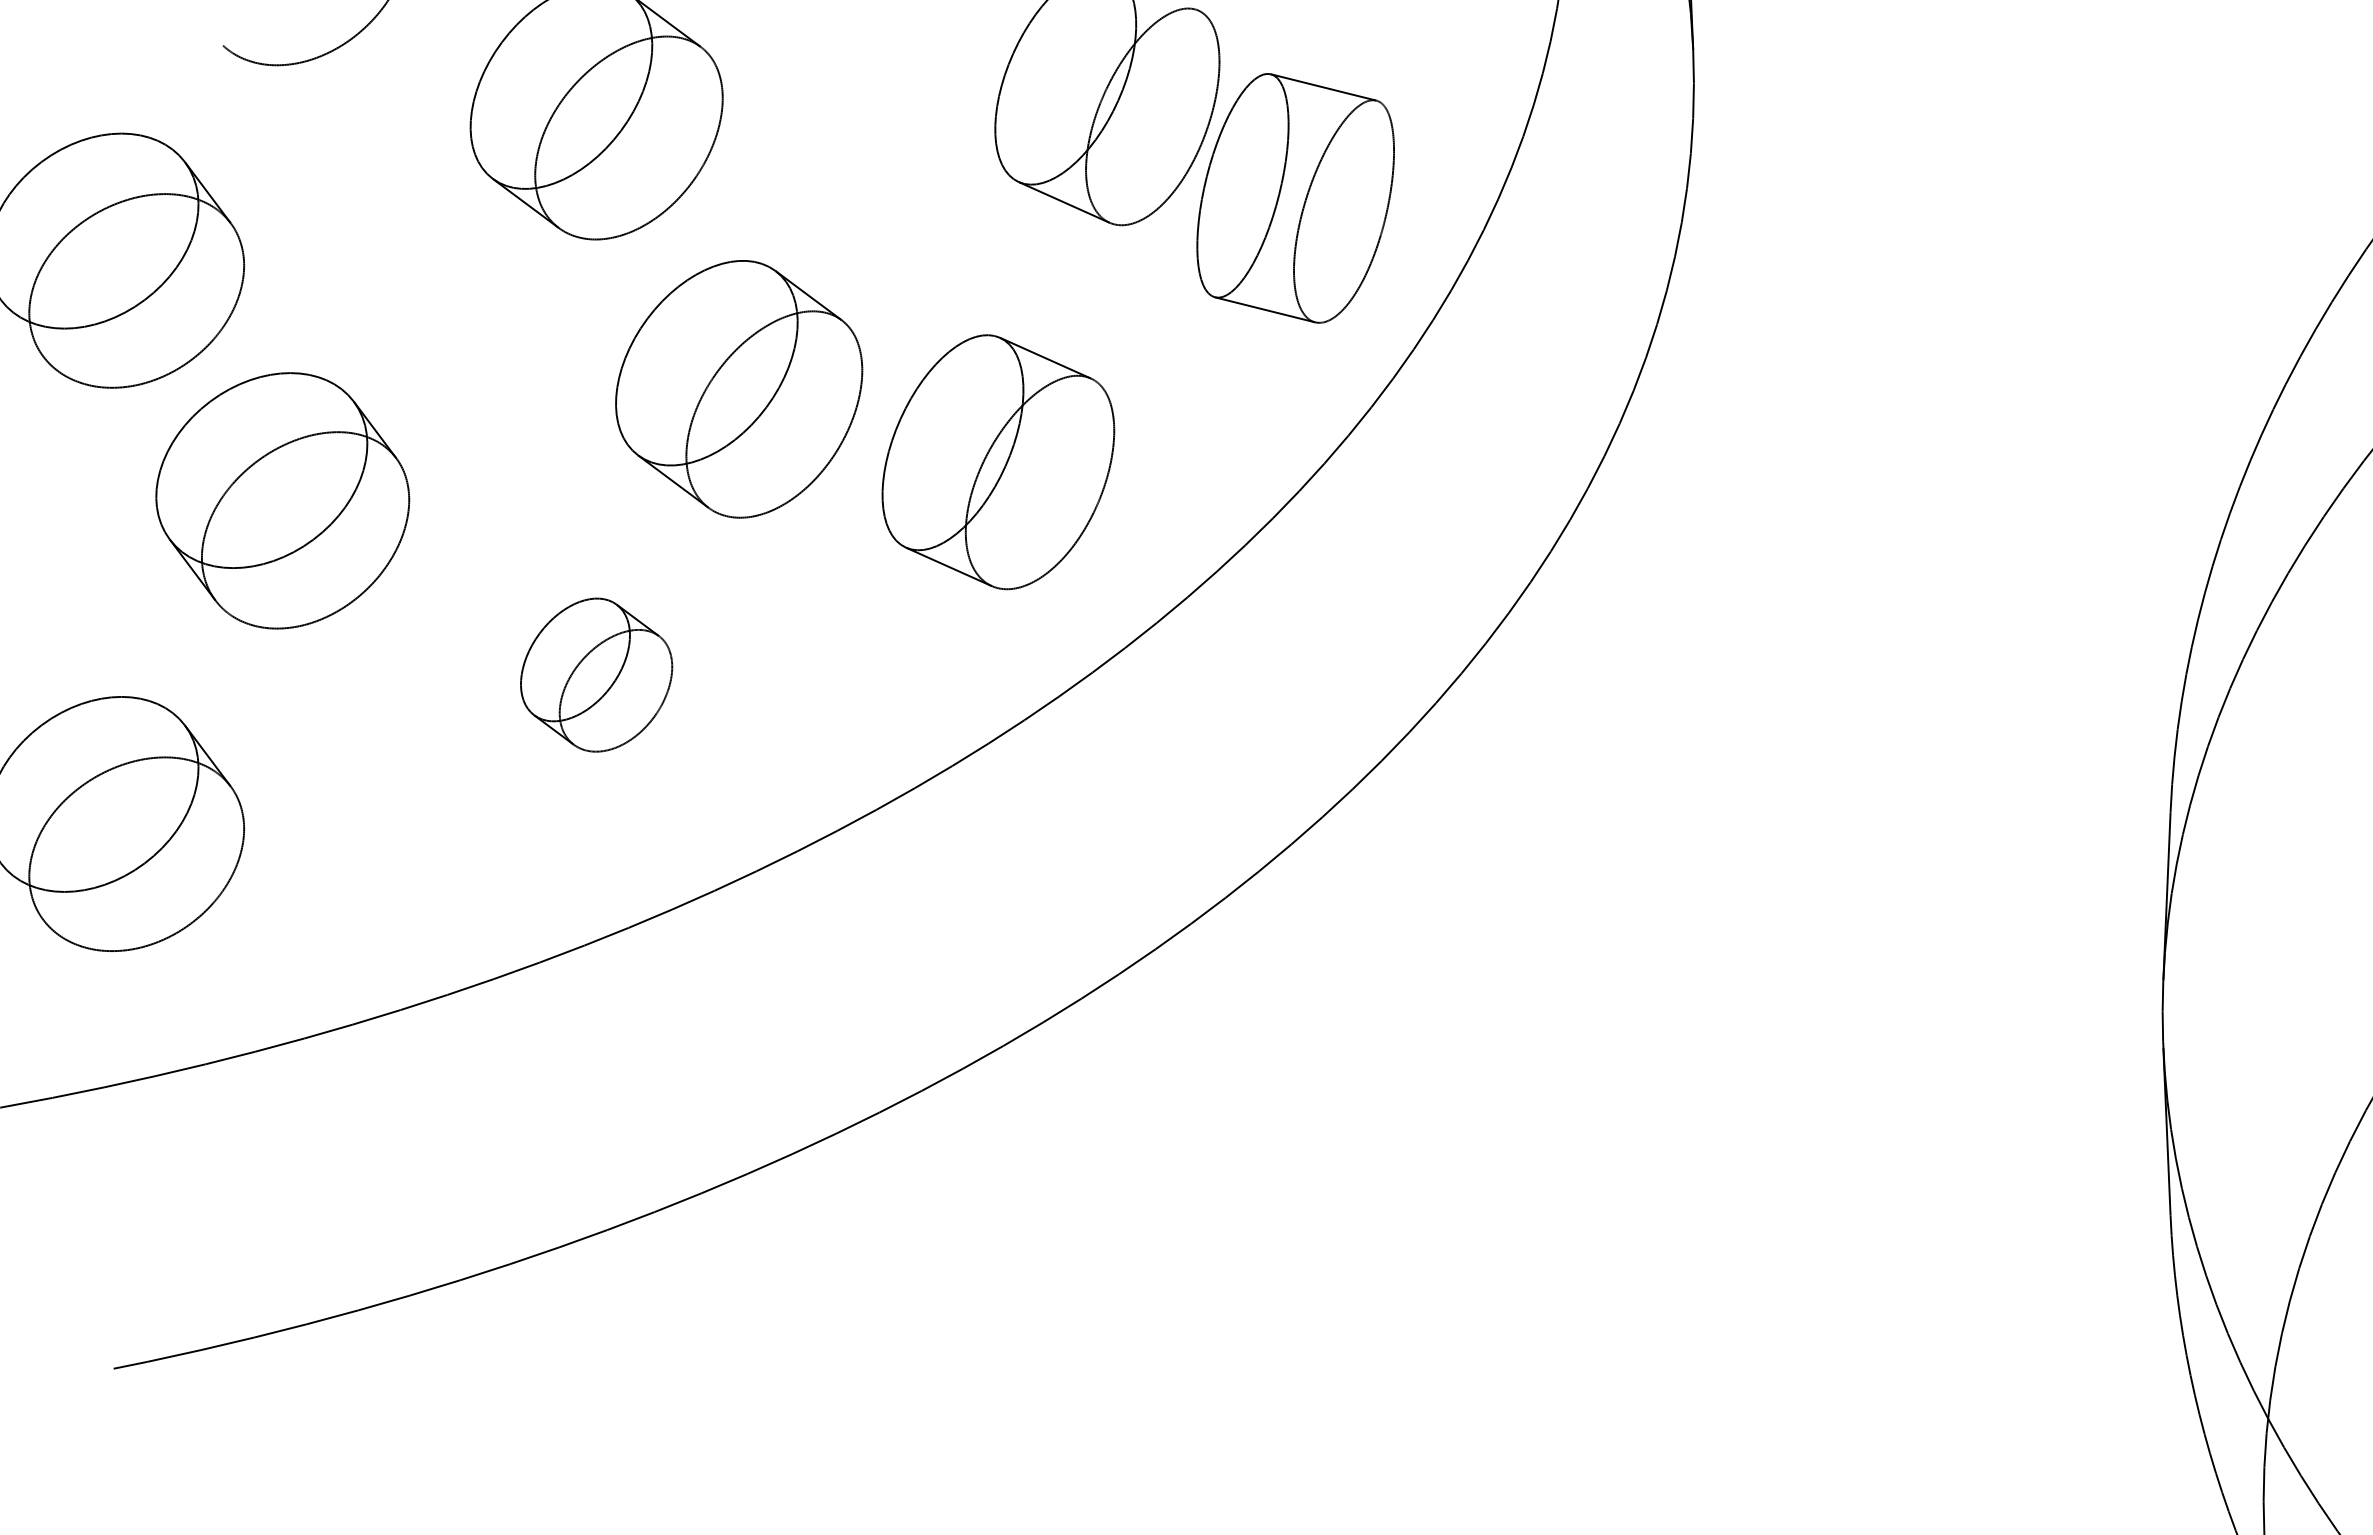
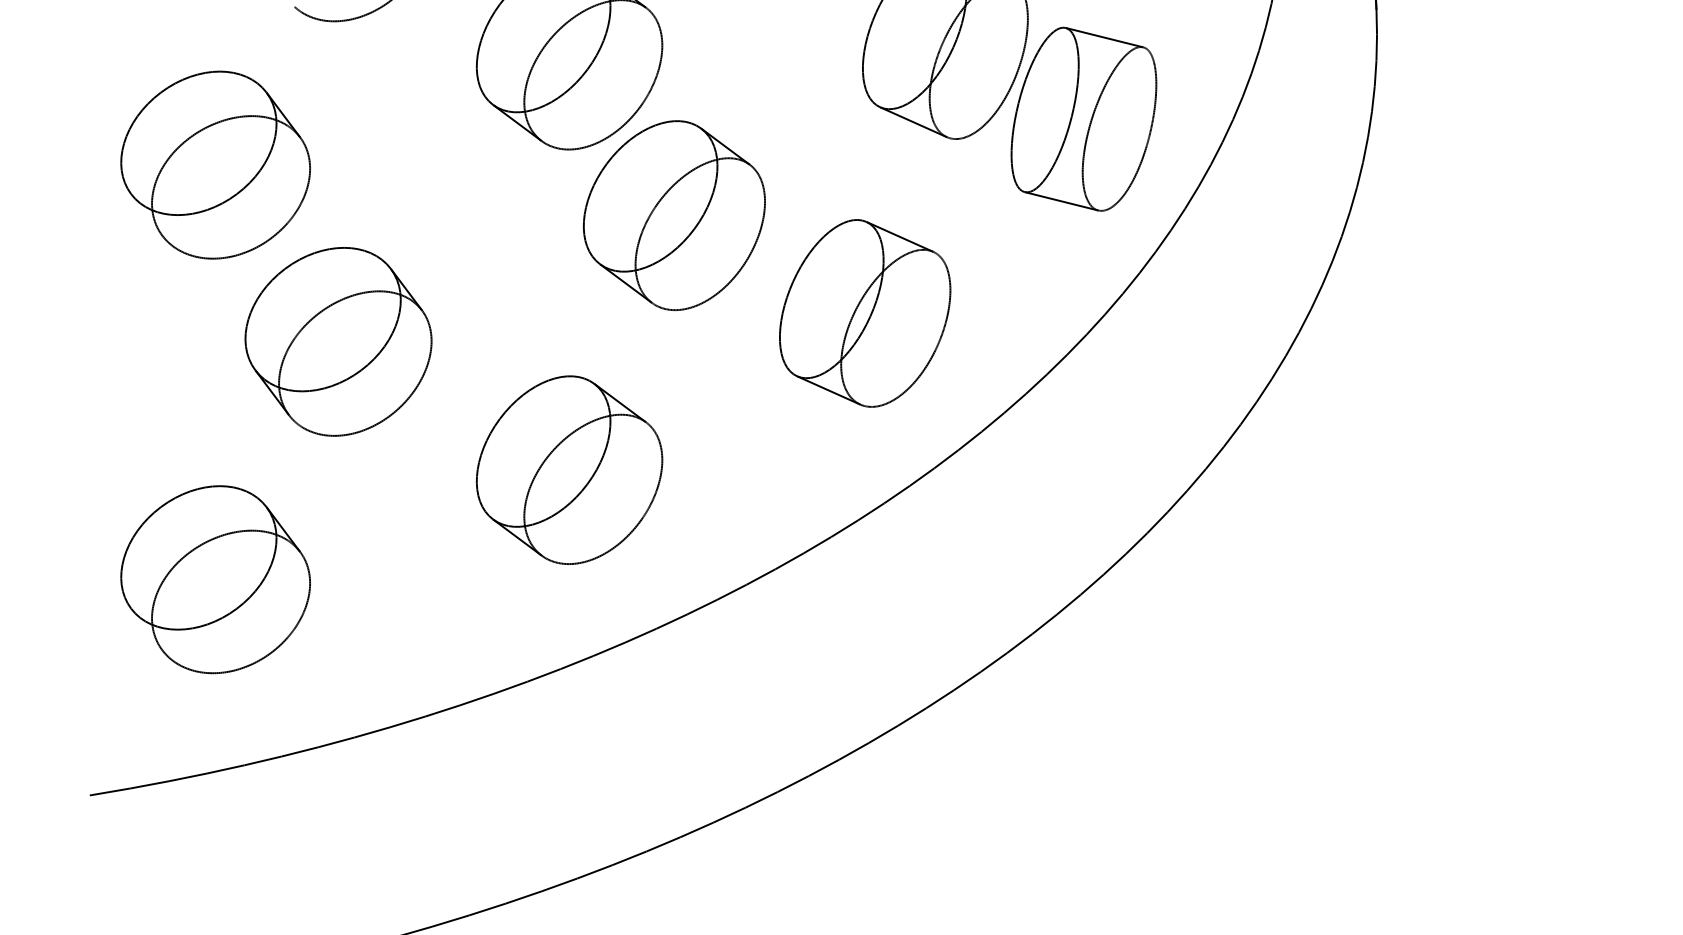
part: (739, 389) -> (674, 215), moved
part: (596, 674) -> (569, 469), size x1.67

